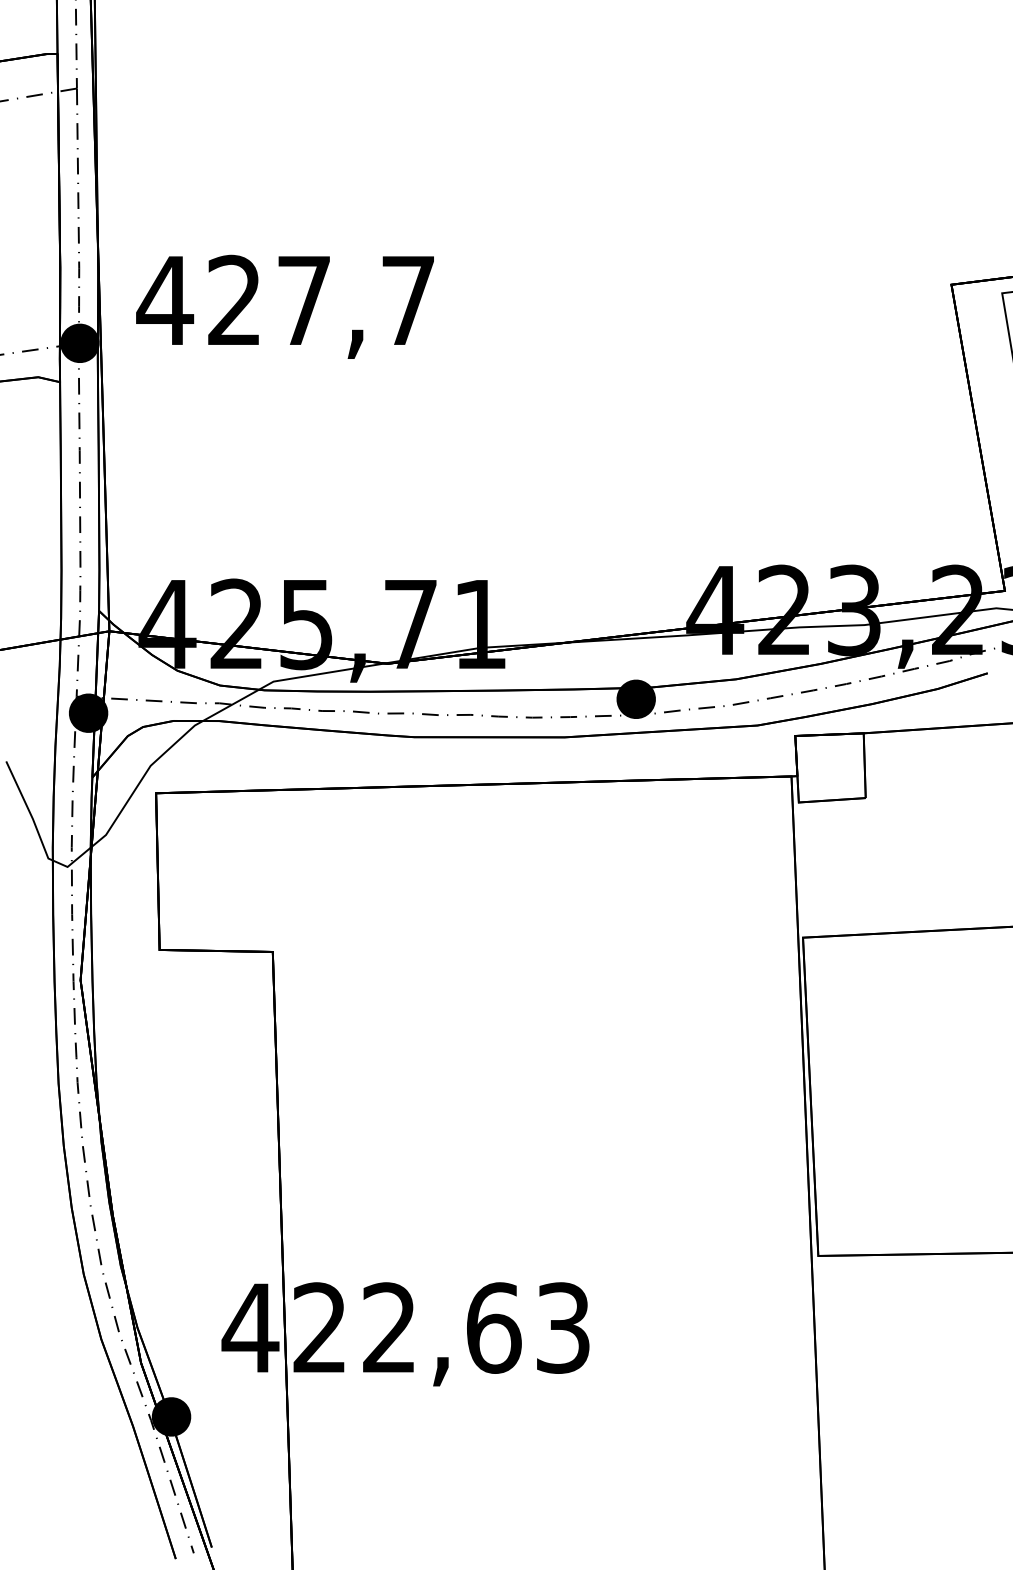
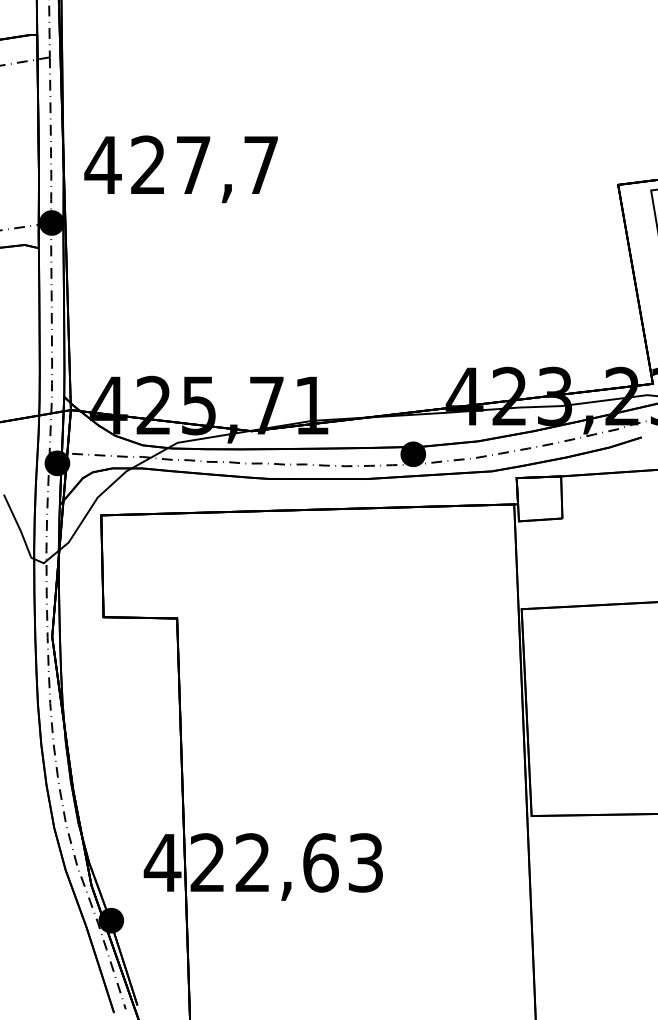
text: (284, 307) -> (180, 169), moved

